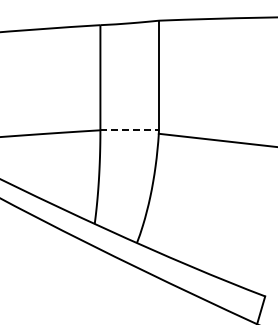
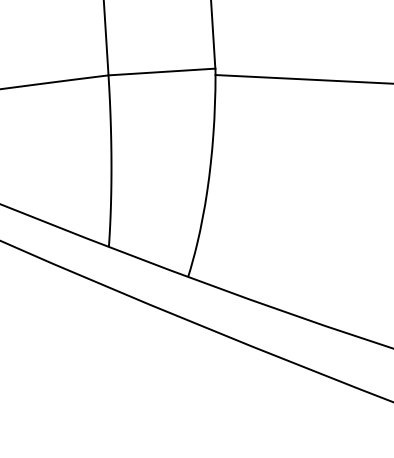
line: (130, 130) -> (163, 72), dashed -> solid

